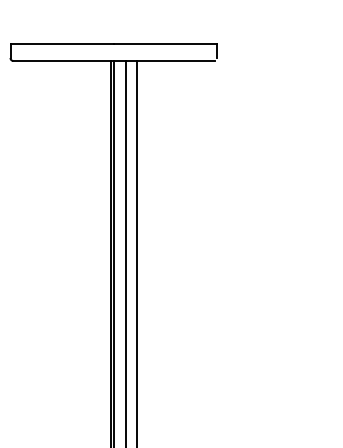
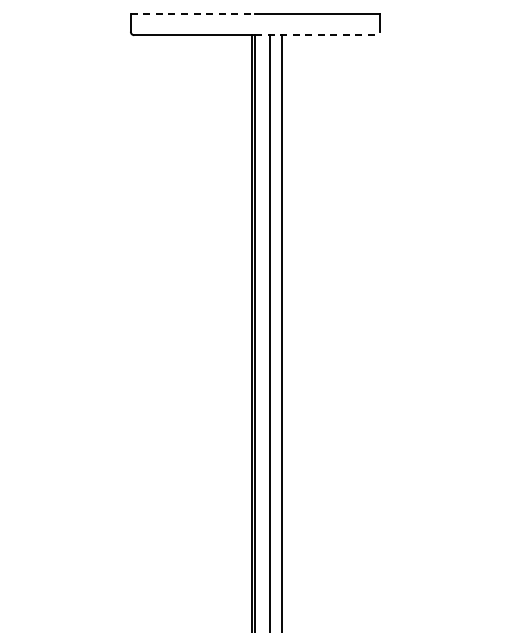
line: (62, 43) -> (193, 14), solid -> dashed
line: (164, 61) -> (316, 35), solid -> dashed

